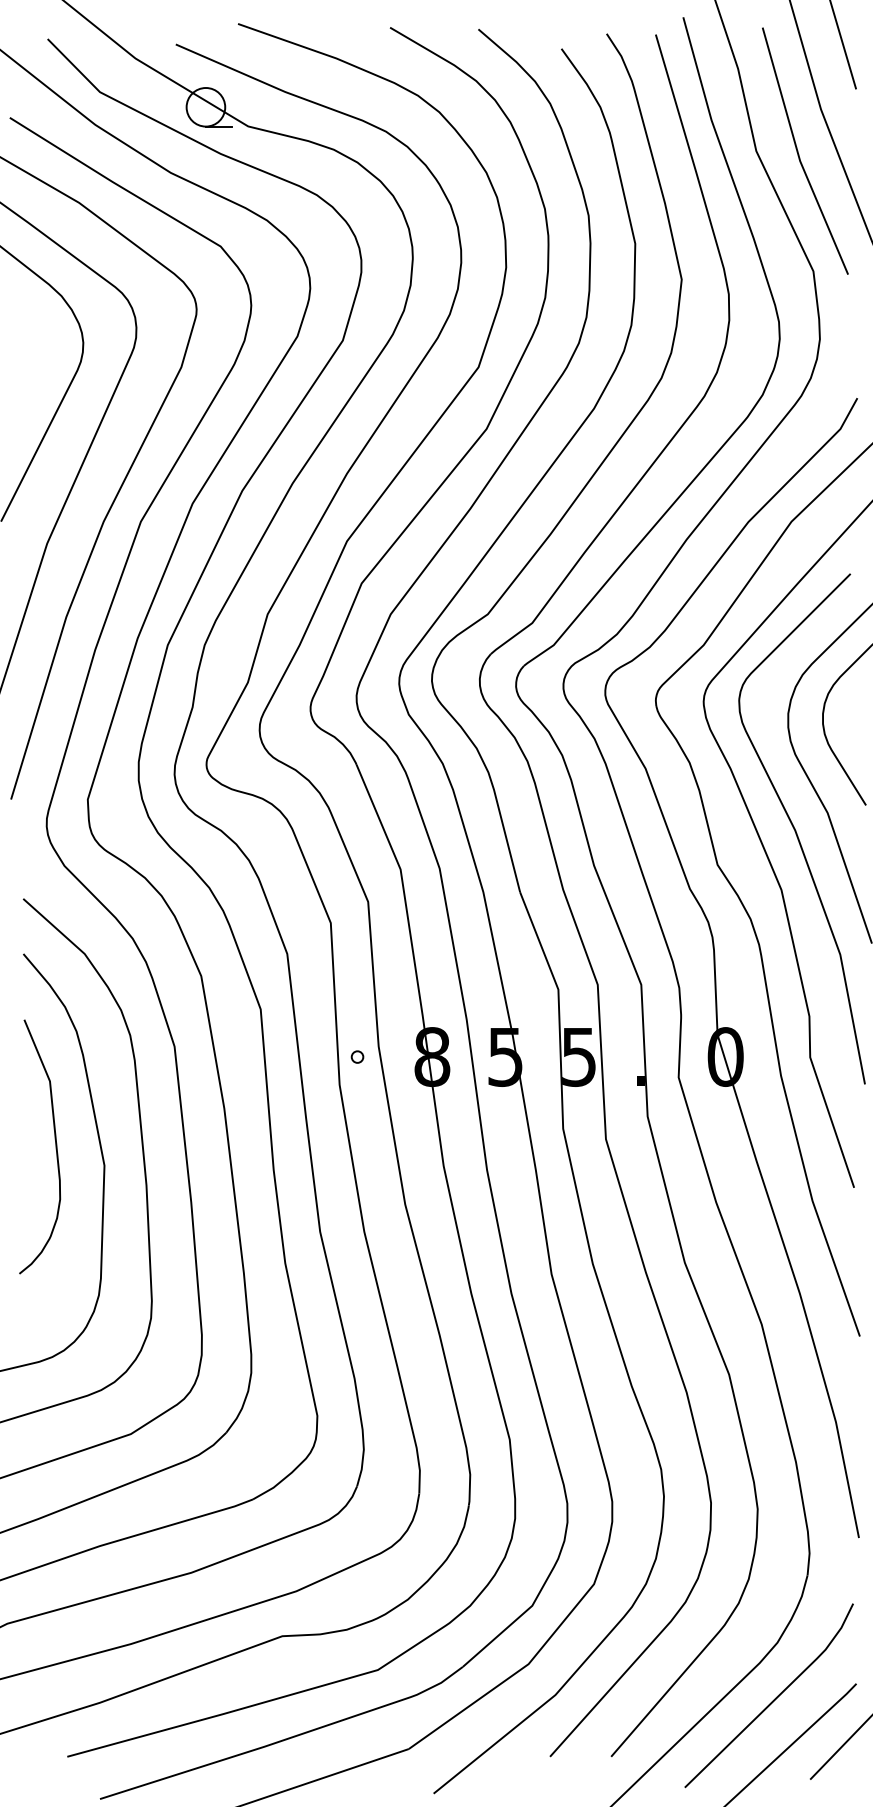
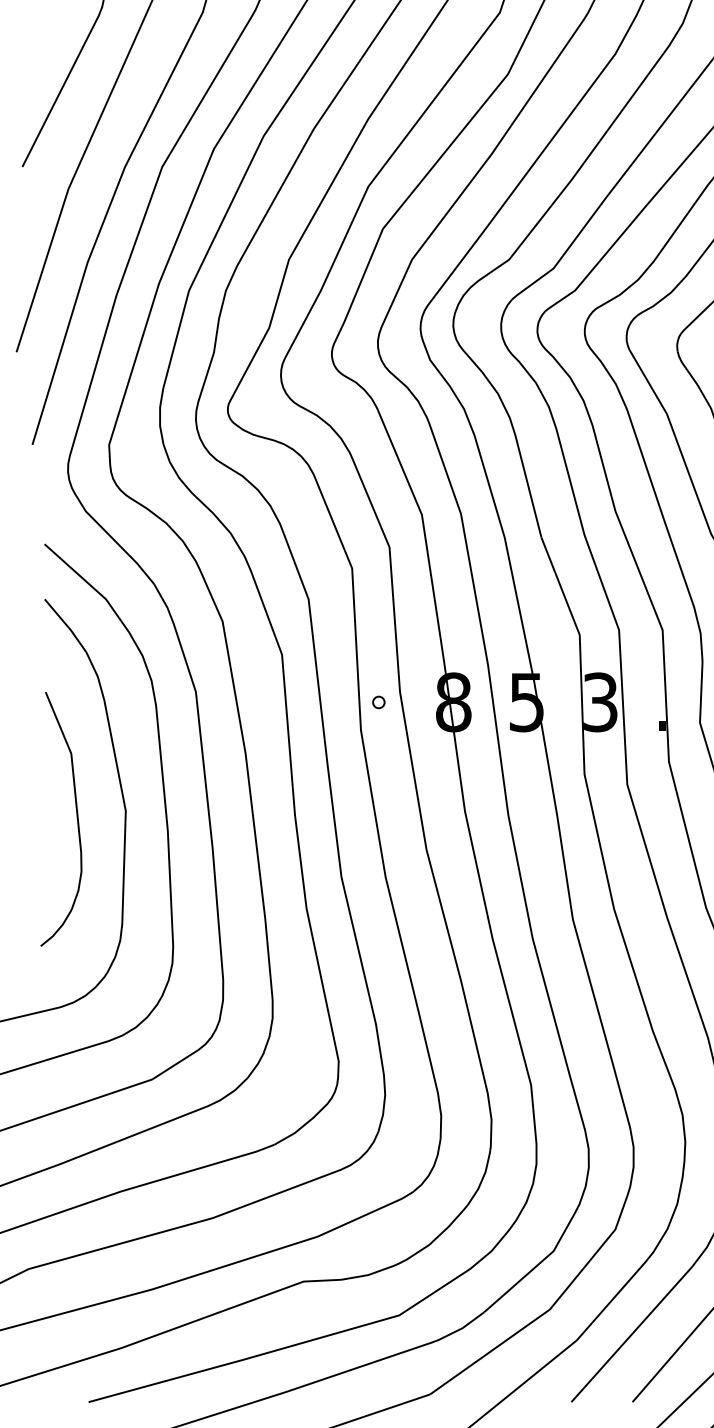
text: (579, 1056) -> (600, 701), 5 -> 3
curve: (55, 1146) -> (76, 818), moved

